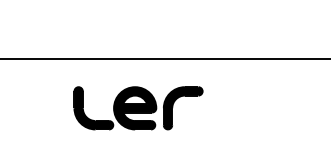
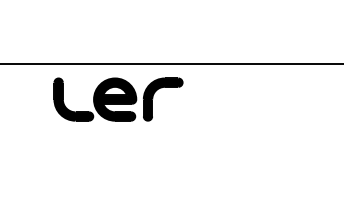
part: (138, 108) -> (118, 99), moved

